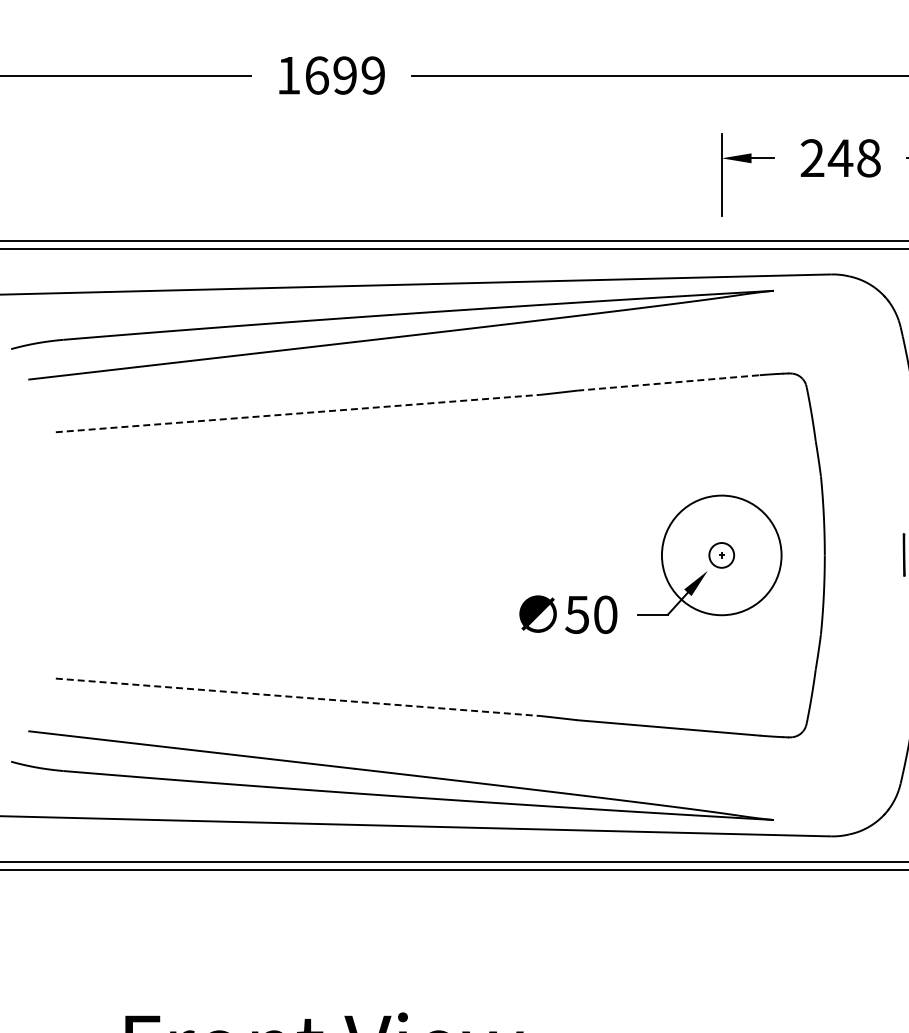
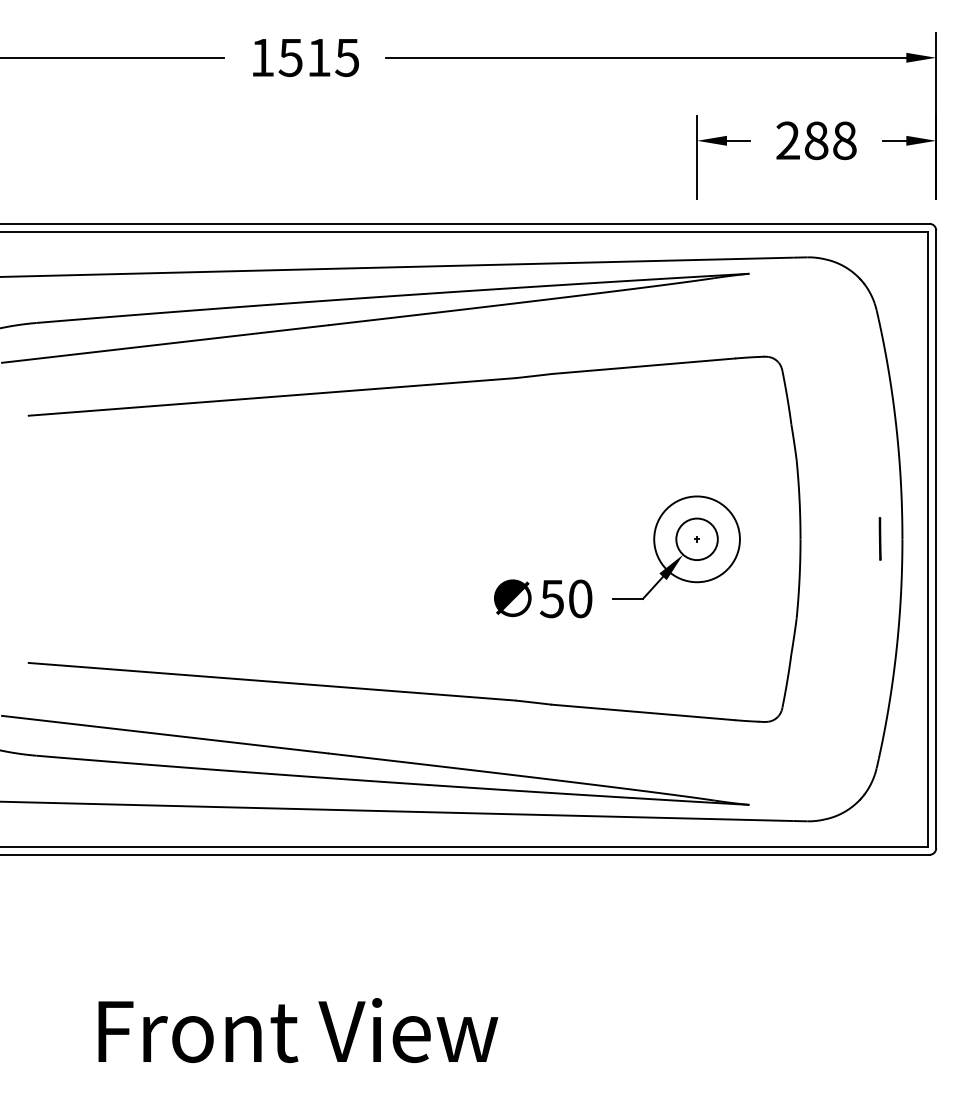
text: (344, 75) -> (318, 57), 1699 -> 1515
text: (840, 158) -> (816, 140), 248 -> 288
line: (668, 383) -> (643, 366), dashed -> solid
line: (298, 413) -> (272, 396), dashed -> solid
circle: (721, 555) -> (696, 539), size x0.71
circle: (721, 555) -> (696, 539), size x1.67
line: (298, 697) -> (272, 681), dashed -> solid

